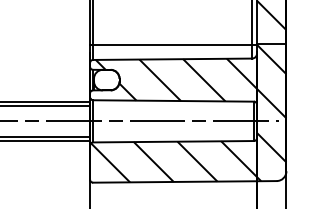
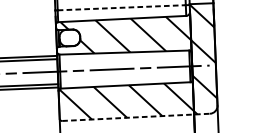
line: (172, 45) -> (121, 7), solid -> dashed
line: (184, 181) -> (135, 117), solid -> dashed

